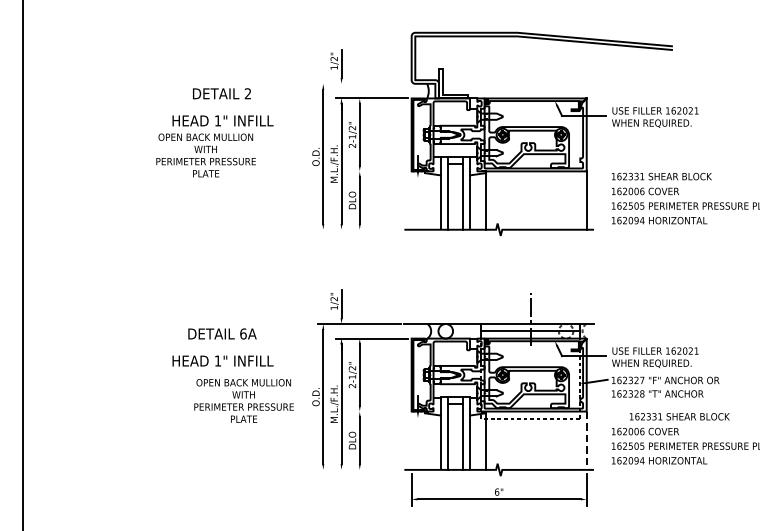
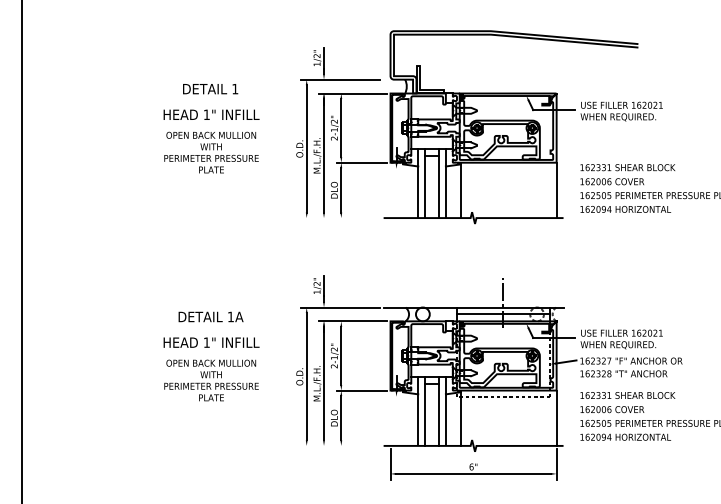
line: (358, 83) -> (340, 79), added
text: (247, 93) -> (234, 88), 2 -> 1
text: (206, 155) -> (211, 152), moved
line: (382, 171) -> (362, 162), added
text: (242, 333) -> (230, 316), 6A -> 1A
text: (244, 400) -> (211, 380), moved
line: (382, 411) -> (362, 390), added
text: (679, 416) -> (627, 395), moved
line: (586, 440) -> (556, 418), dashed -> solid

